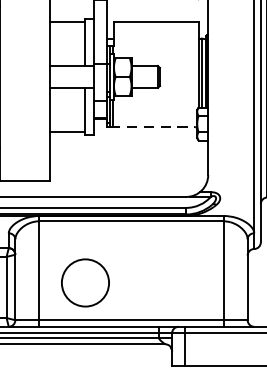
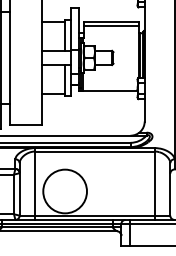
line: (156, 28) -> (111, 26), added
line: (152, 127) -> (108, 90), dashed -> solid
circle: (86, 282) -> (65, 191), size x1.43

